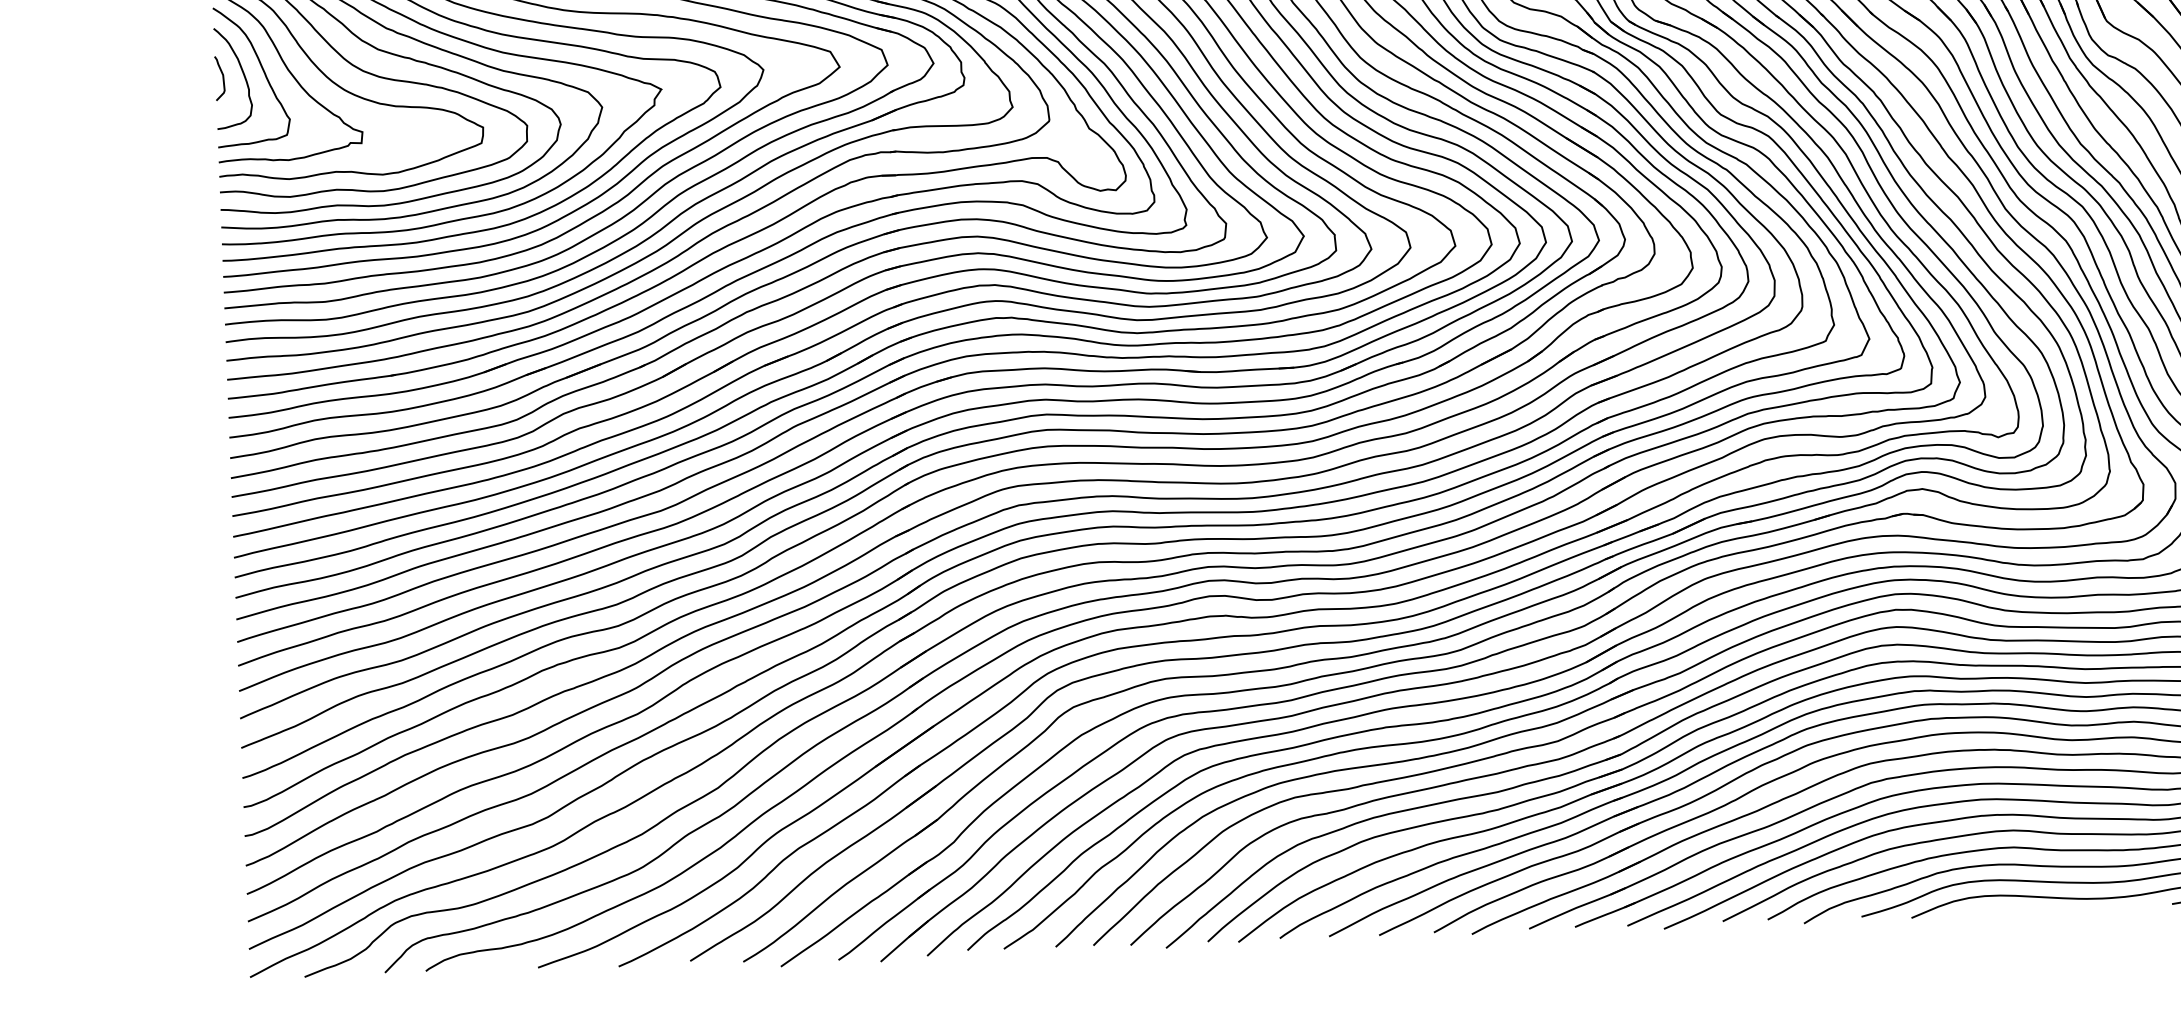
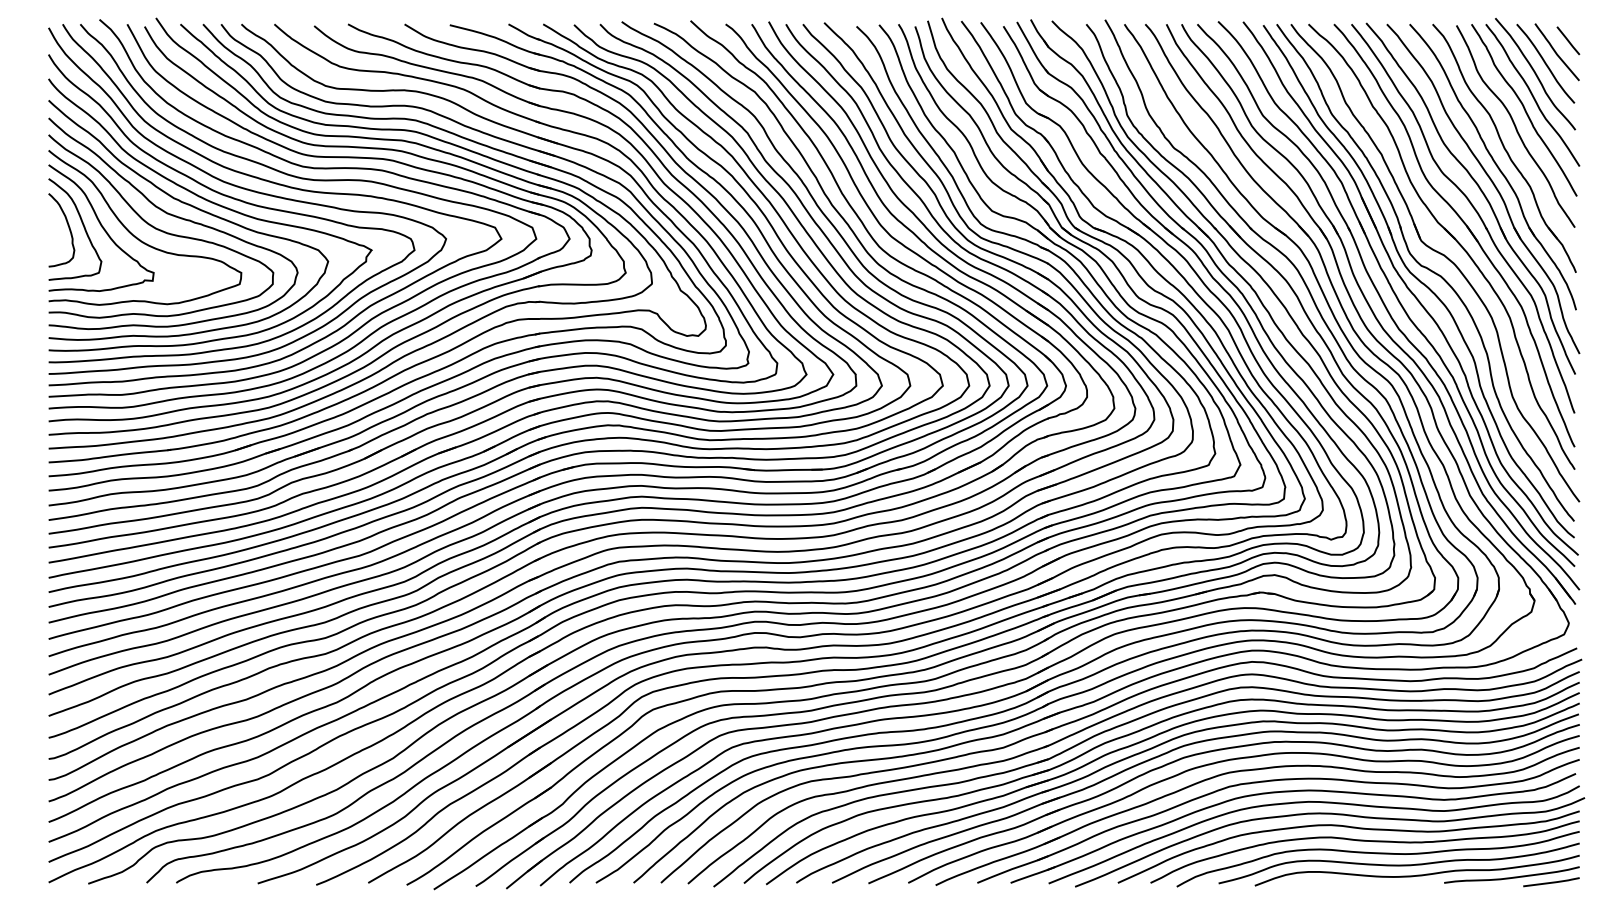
curve: (222, 77) -> (53, 229), removed

